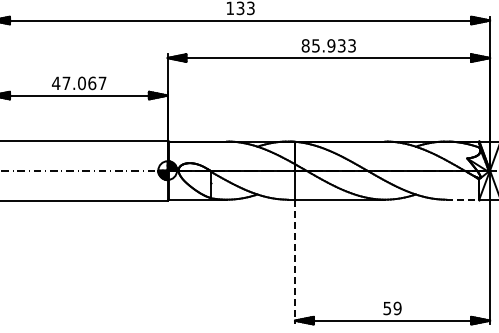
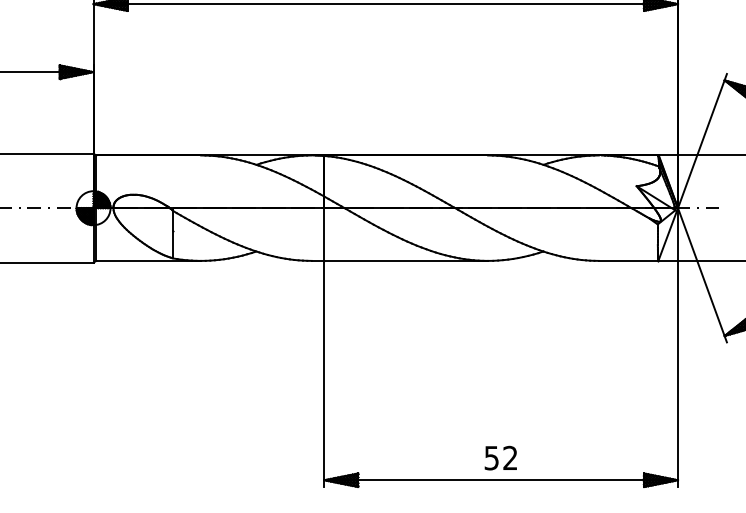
line: (463, 199) -> (629, 260), dashed -> solid
line: (294, 262) -> (323, 374), dashed -> solid
text: (397, 308) -> (510, 458), 59 -> 52

